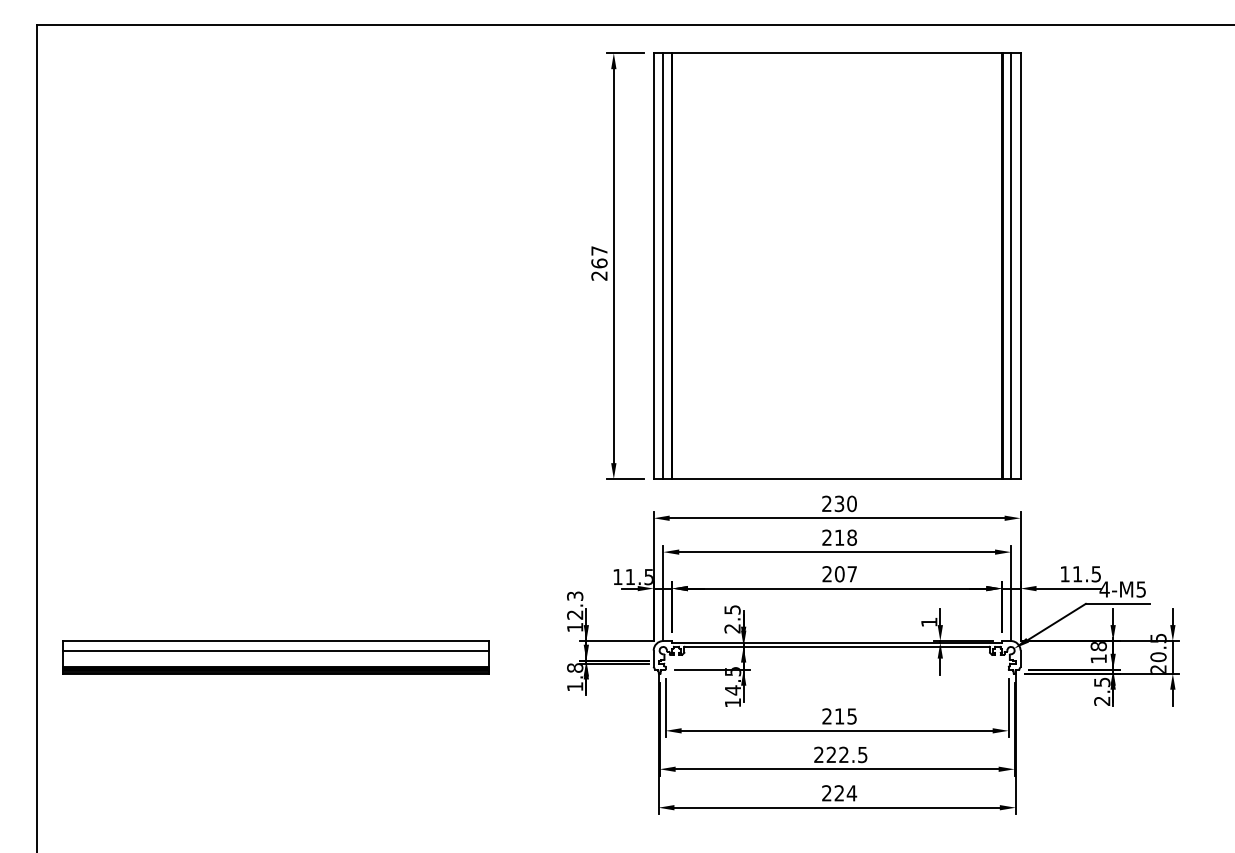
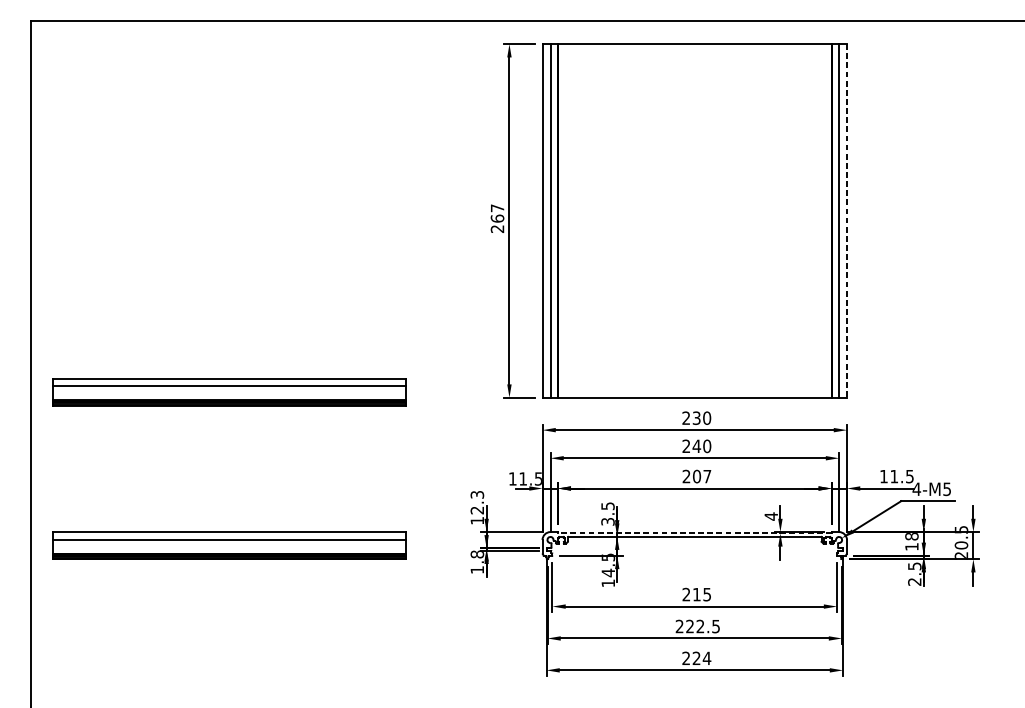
line: (1020, 266) -> (846, 221), solid -> dashed
part: (275, 472) -> (228, 392), added
text: (845, 537) -> (701, 446), 218 -> 240
text: (929, 622) -> (771, 516), 1 -> 4
text: (732, 628) -> (607, 521), 2.5 -> 3.5
line: (836, 642) -> (694, 533), solid -> dashed

